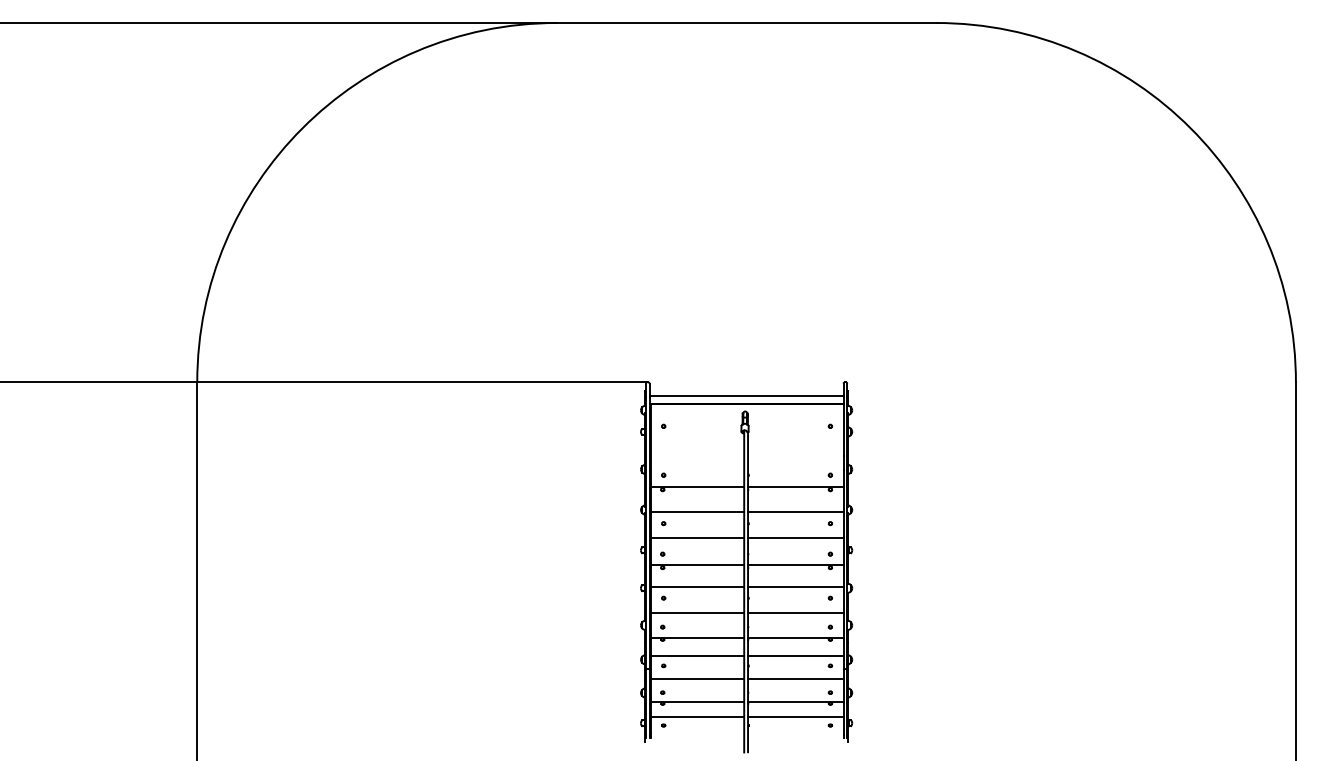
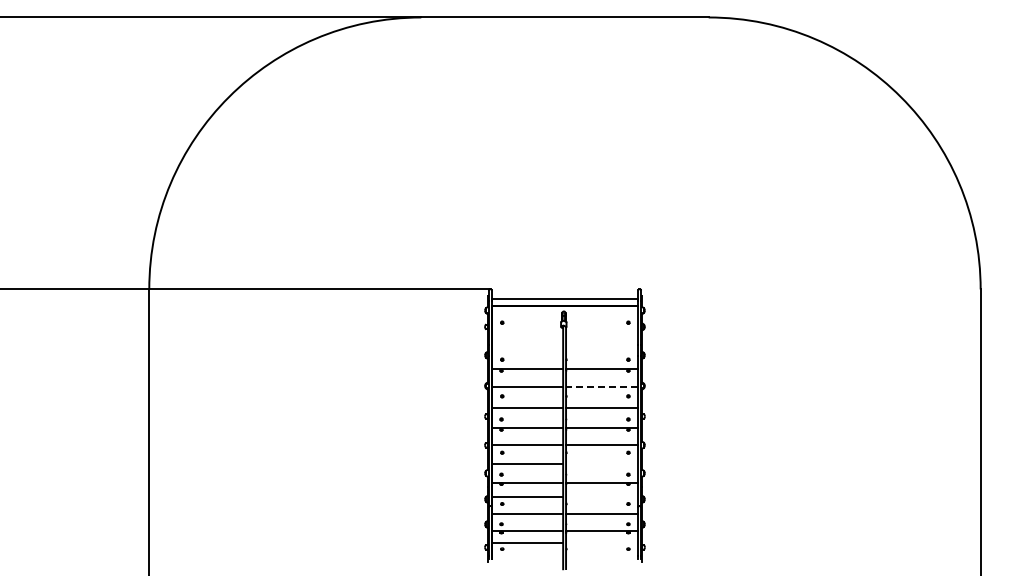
line: (794, 511) -> (601, 387), solid -> dashed
line: (796, 612) -> (602, 463), removed
line: (796, 656) -> (602, 496), removed
line: (796, 716) -> (602, 542), removed

